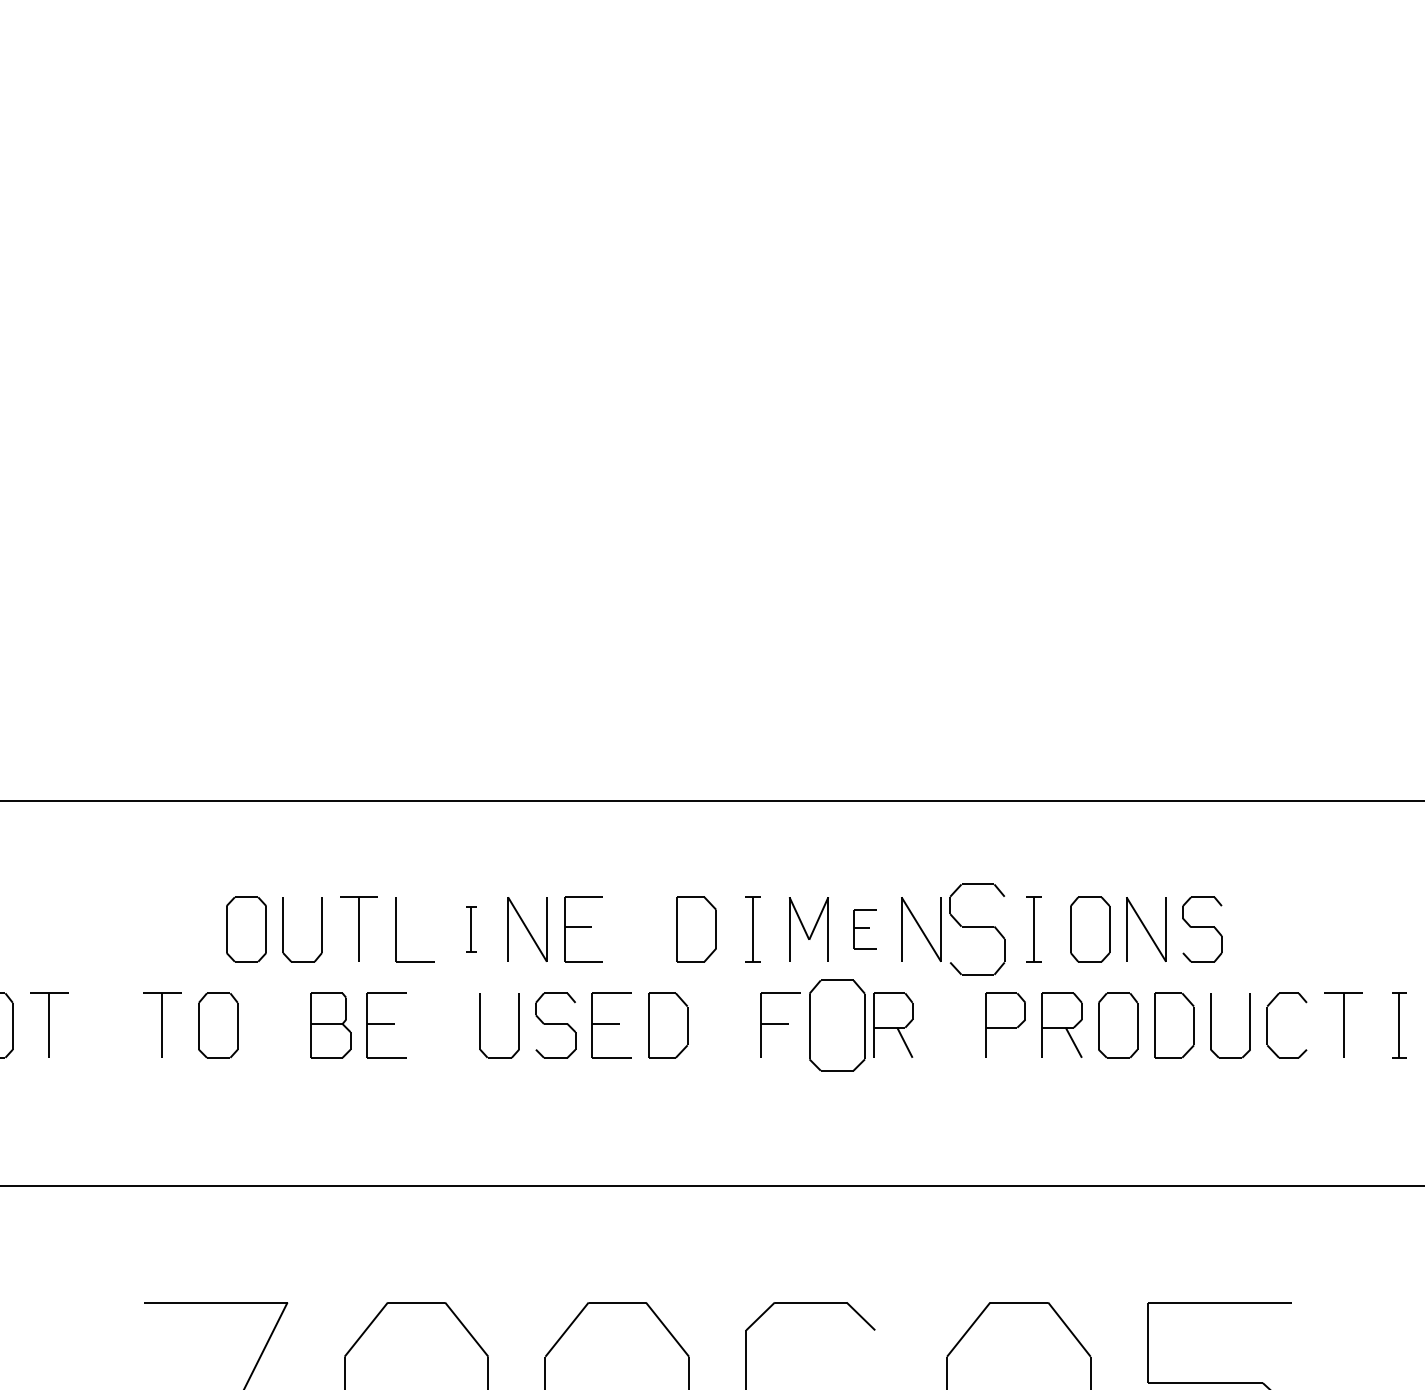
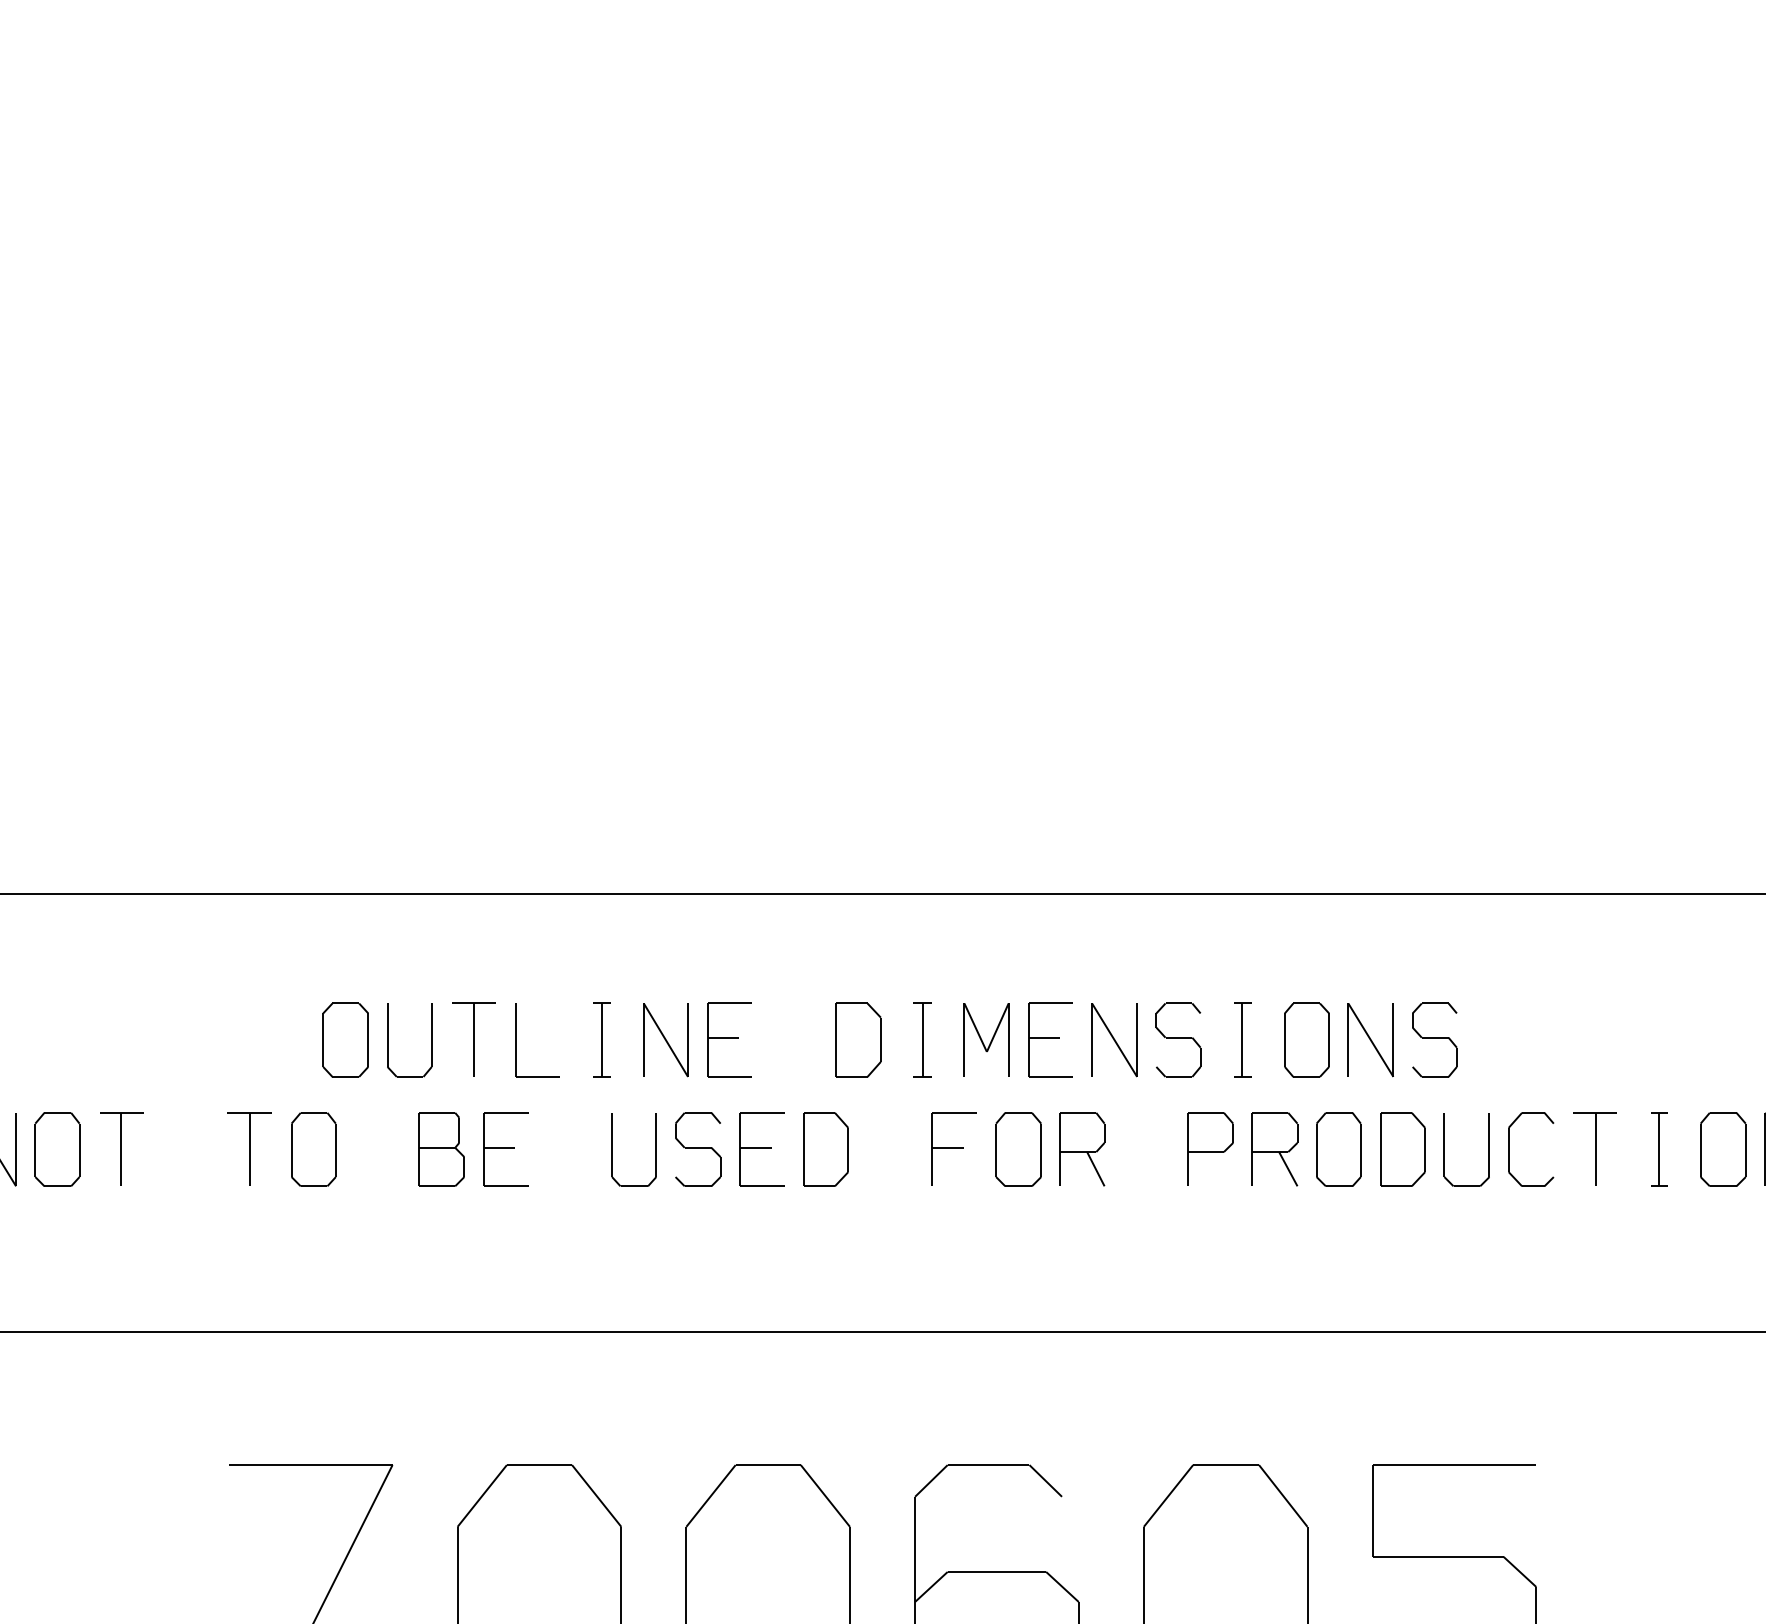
part: (470, 928) -> (601, 1039), size x1.43
part: (865, 928) -> (1050, 1039), size x1.67
part: (977, 928) -> (1178, 1039), size x0.71
part: (837, 1025) -> (1018, 1149), size x0.71

